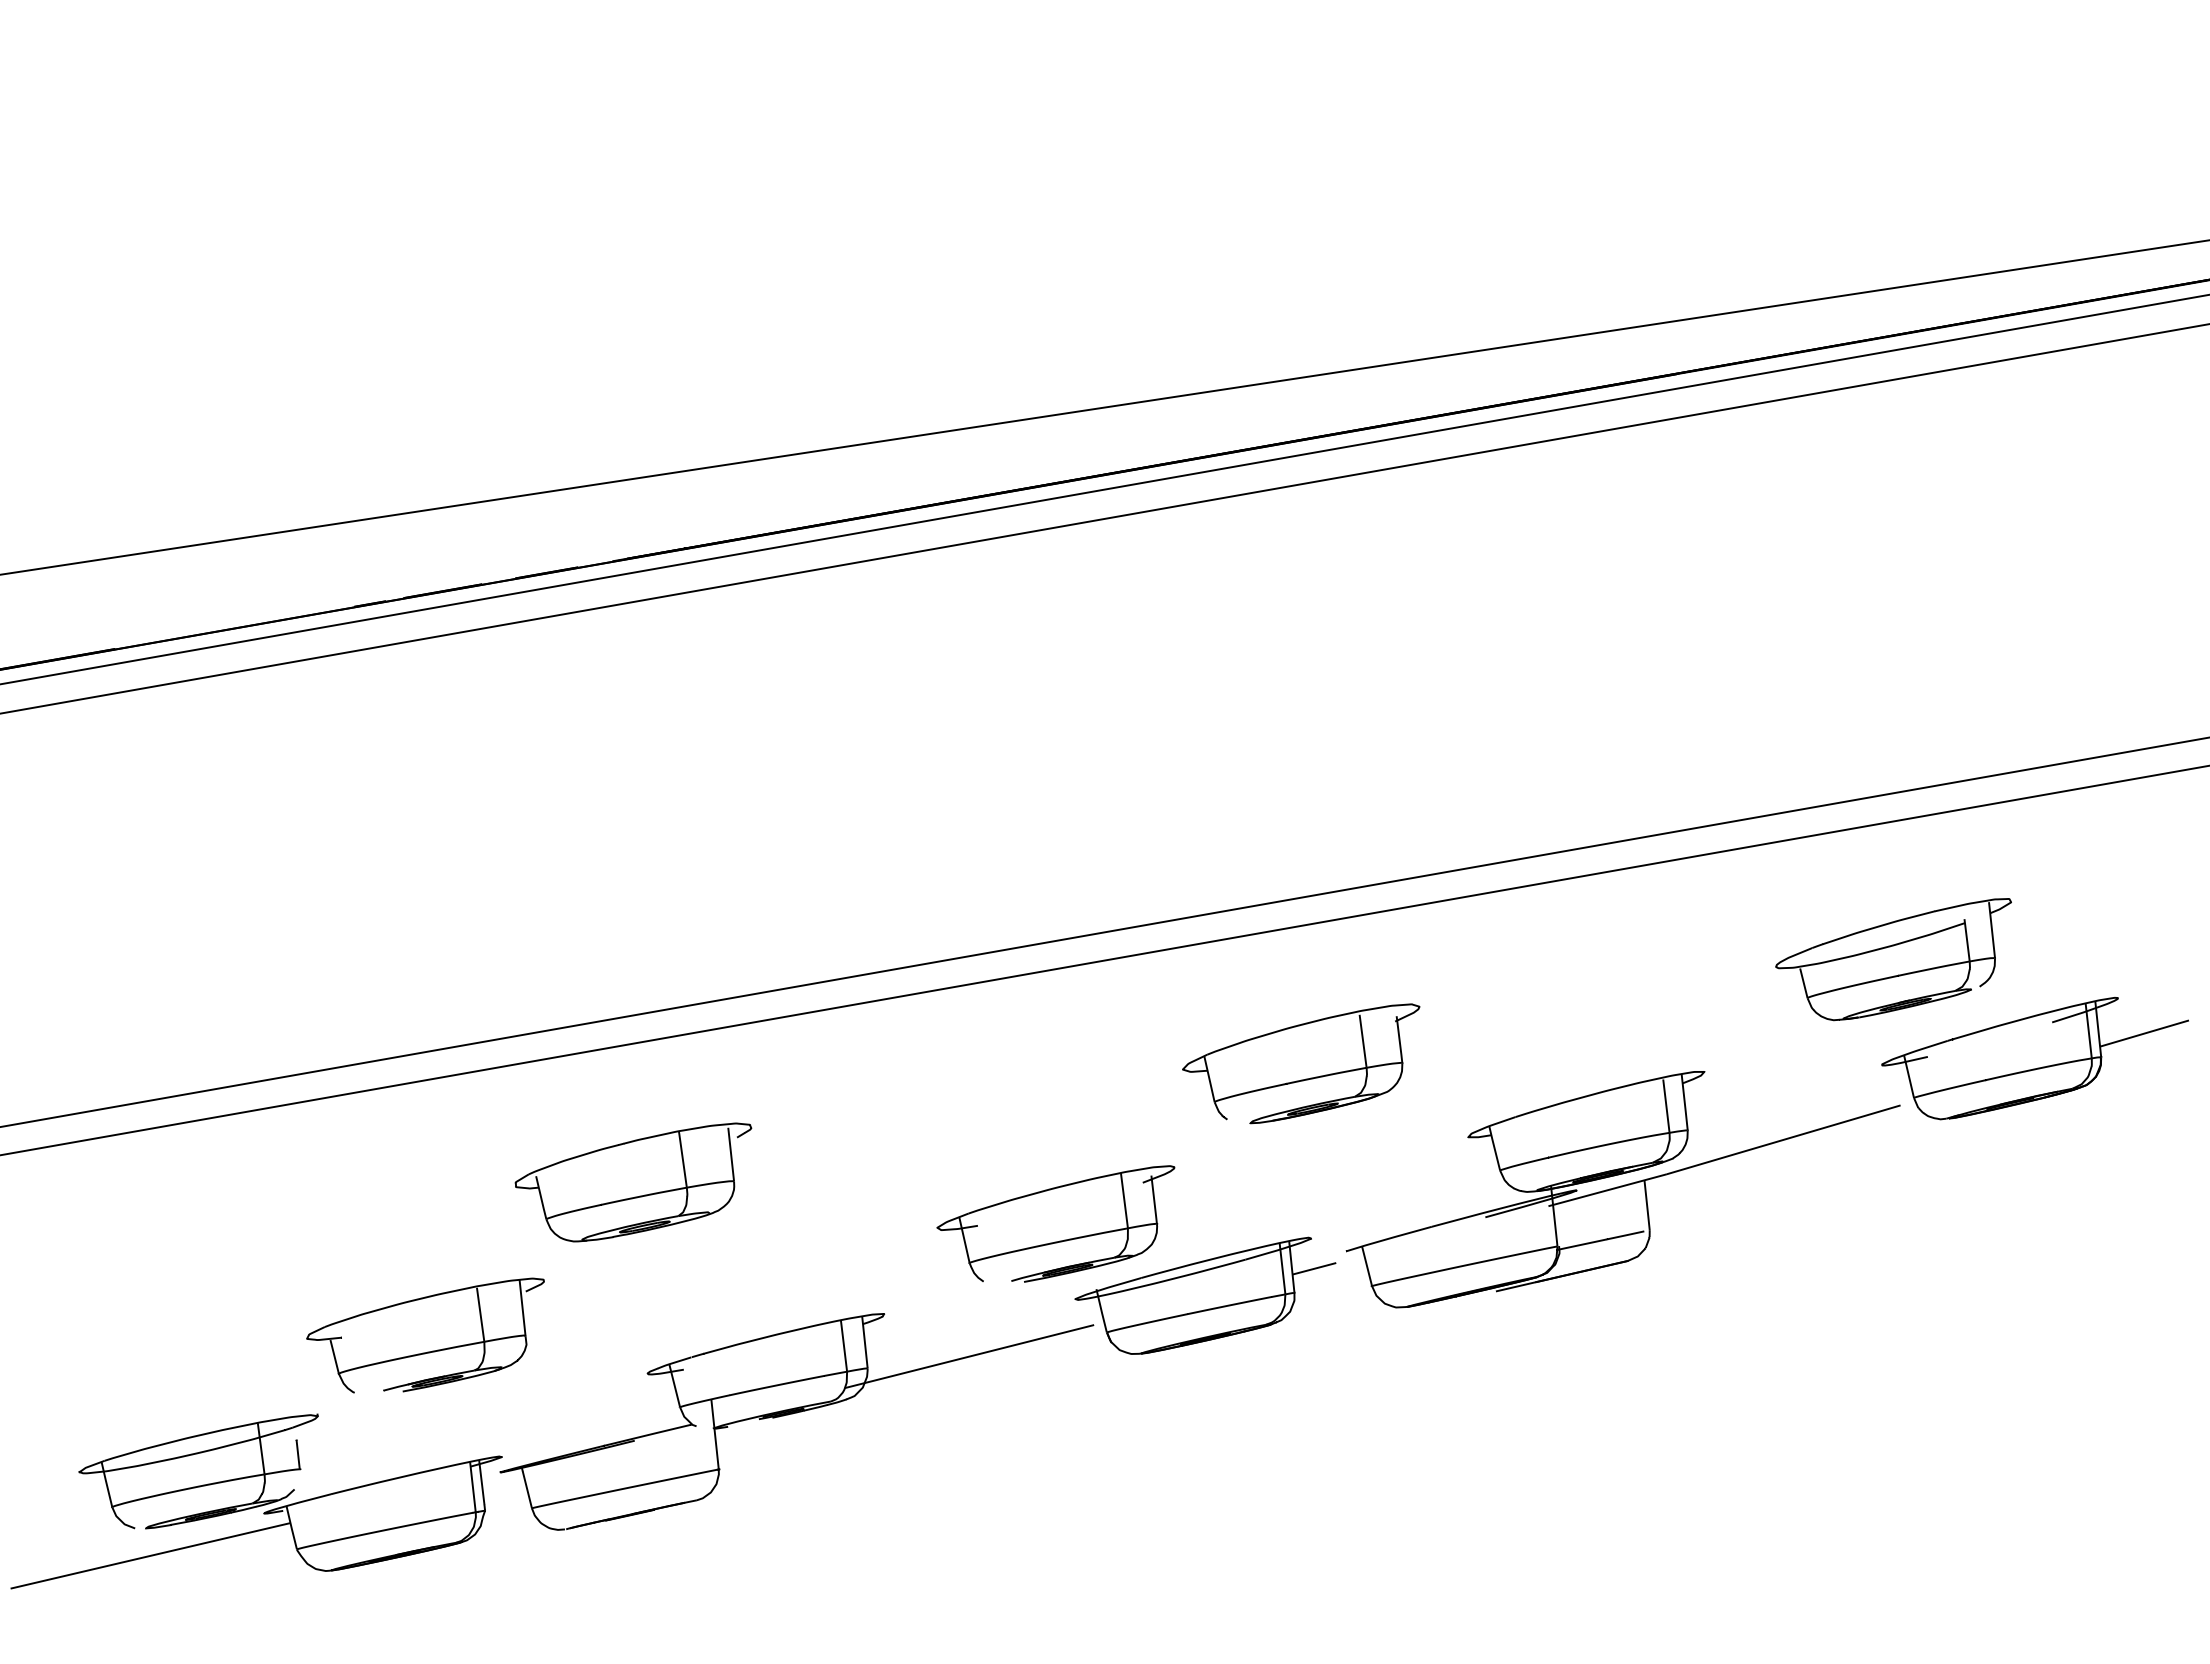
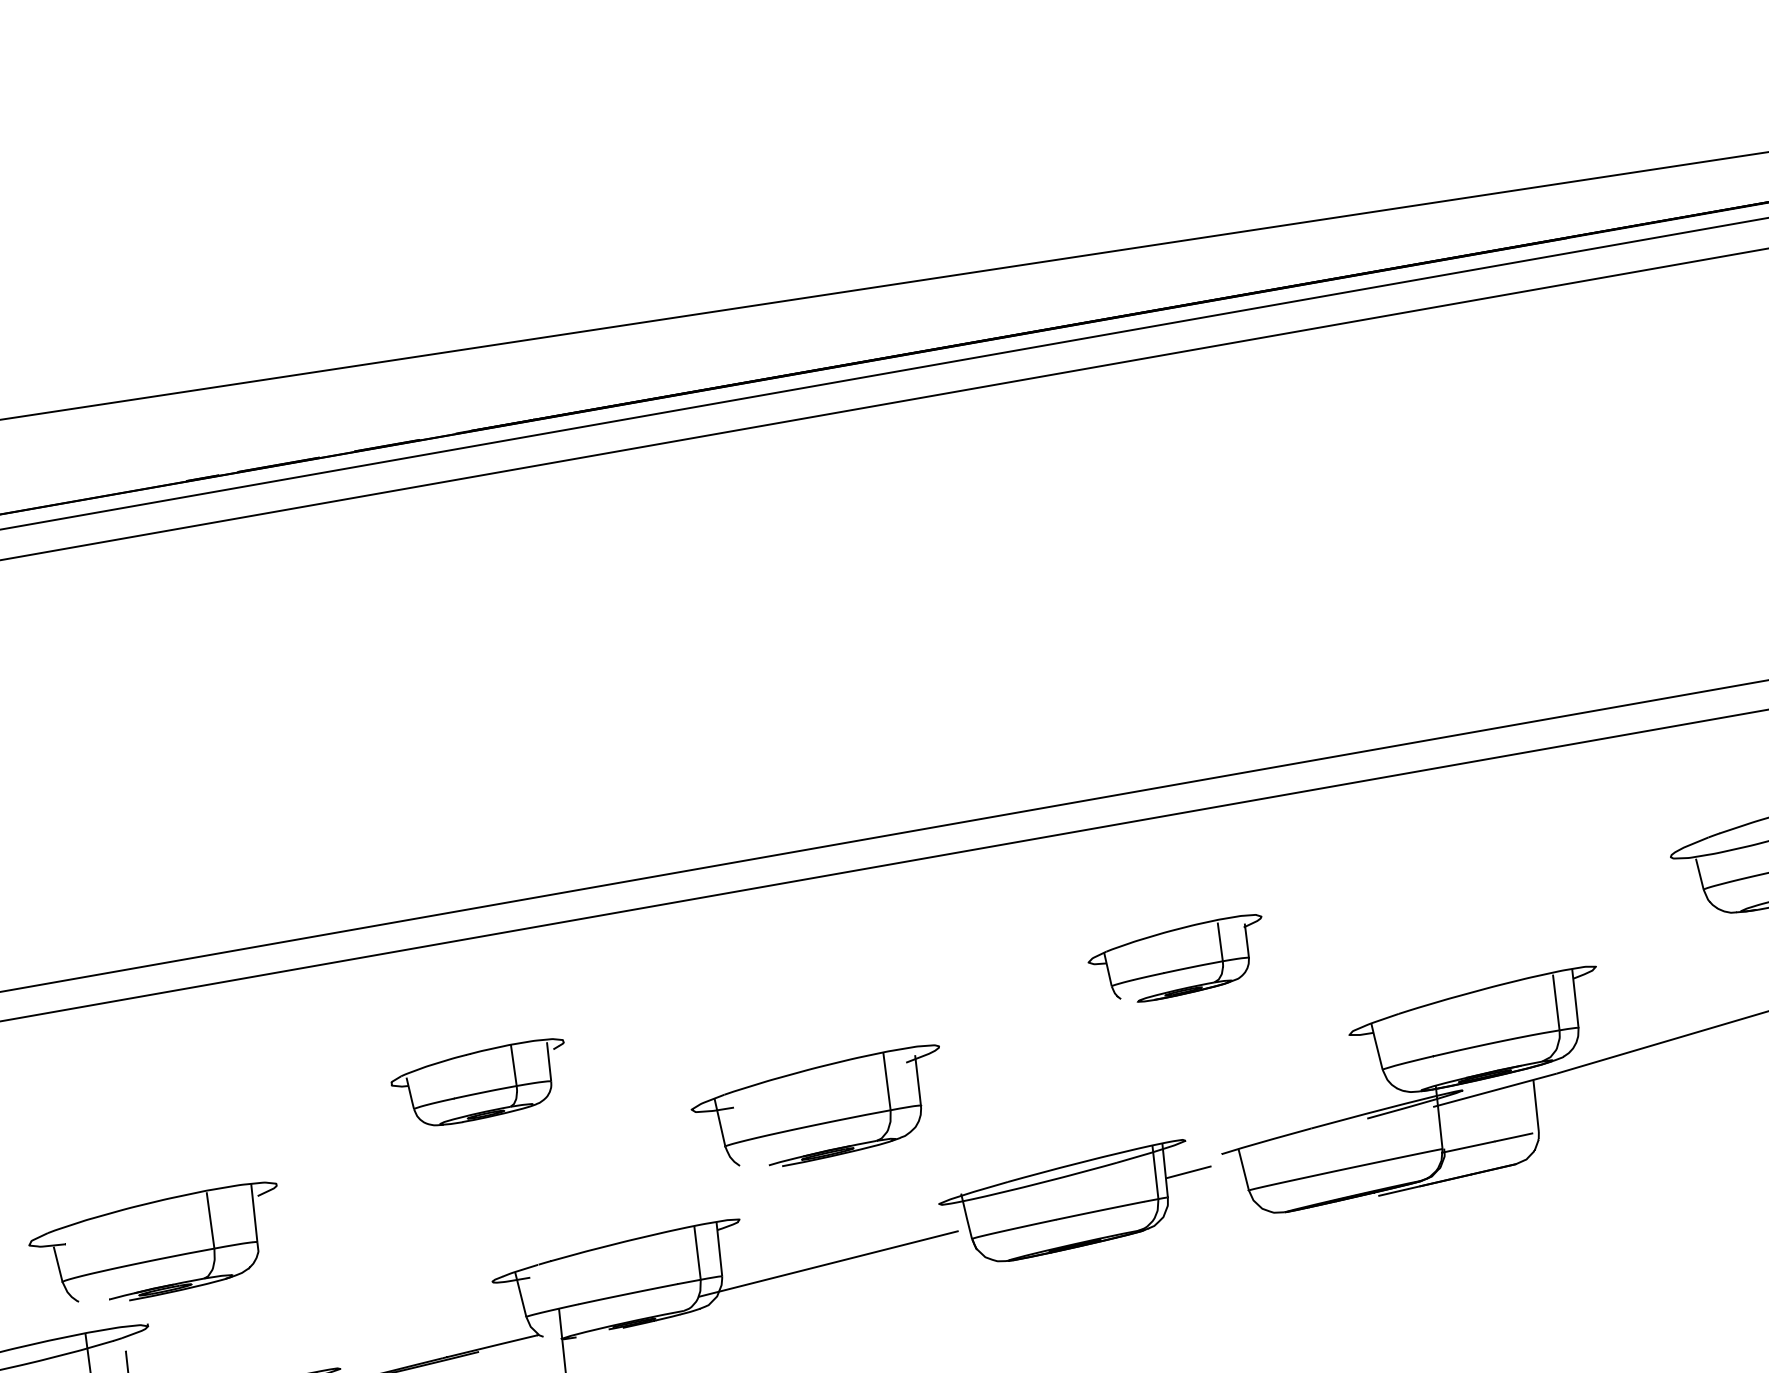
part: (1301, 1063) -> (1175, 957), size x0.7
part: (633, 1182) -> (477, 1082), size x0.7
part: (1055, 1223) -> (814, 1105), moved
part: (425, 1335) -> (152, 1241), moved

